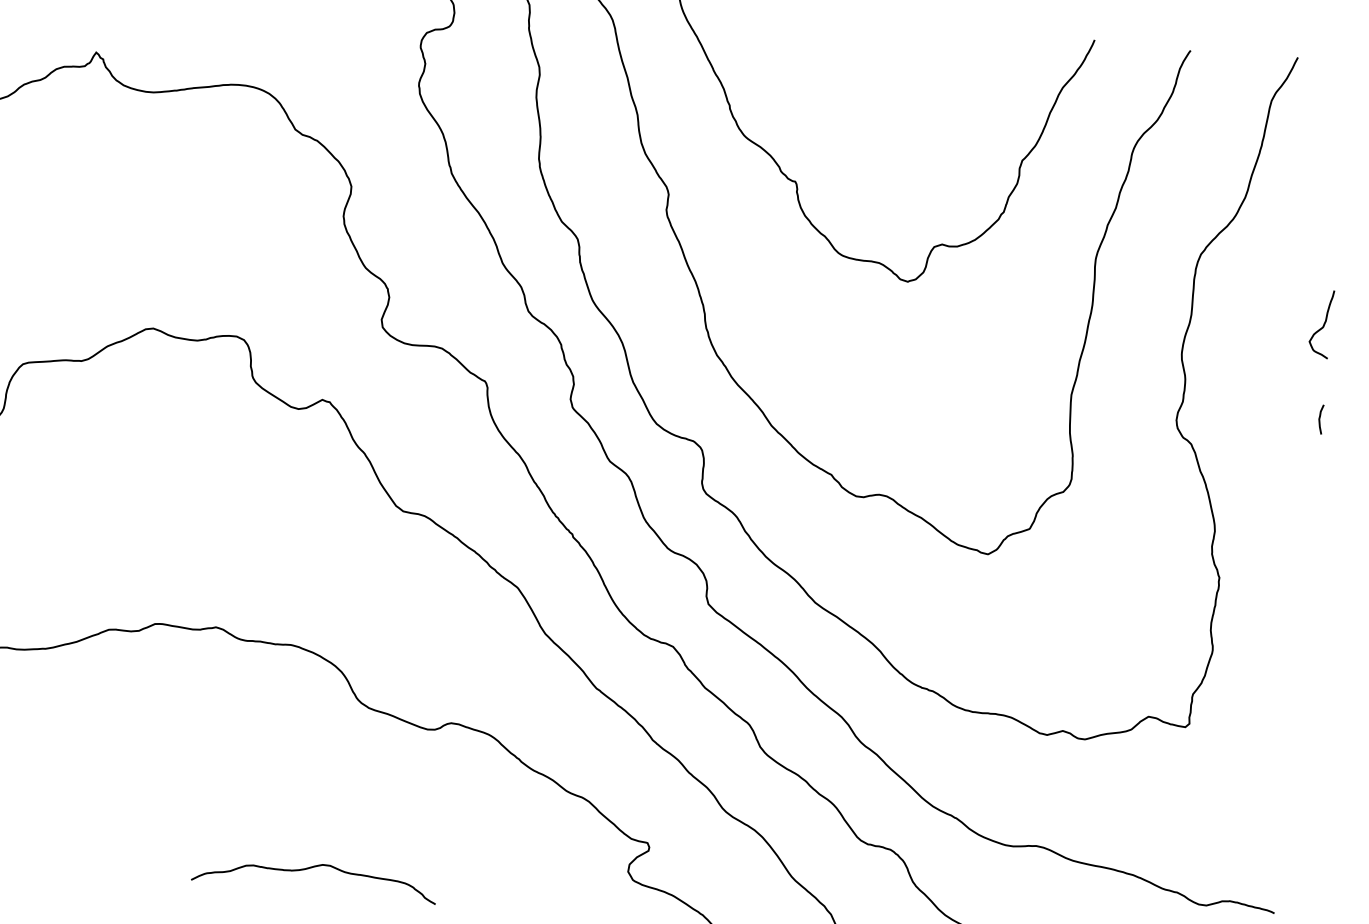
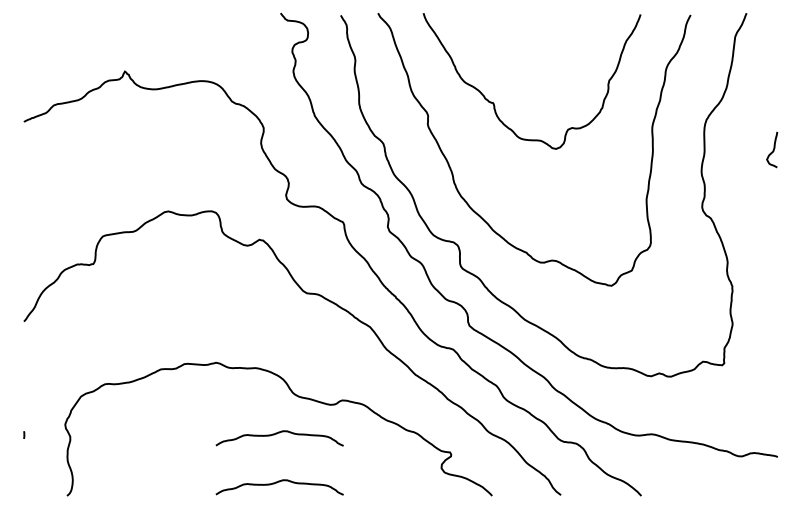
line: (1320, 419) -> (776, 199), removed
curve: (320, 776) -> (277, 434), added

